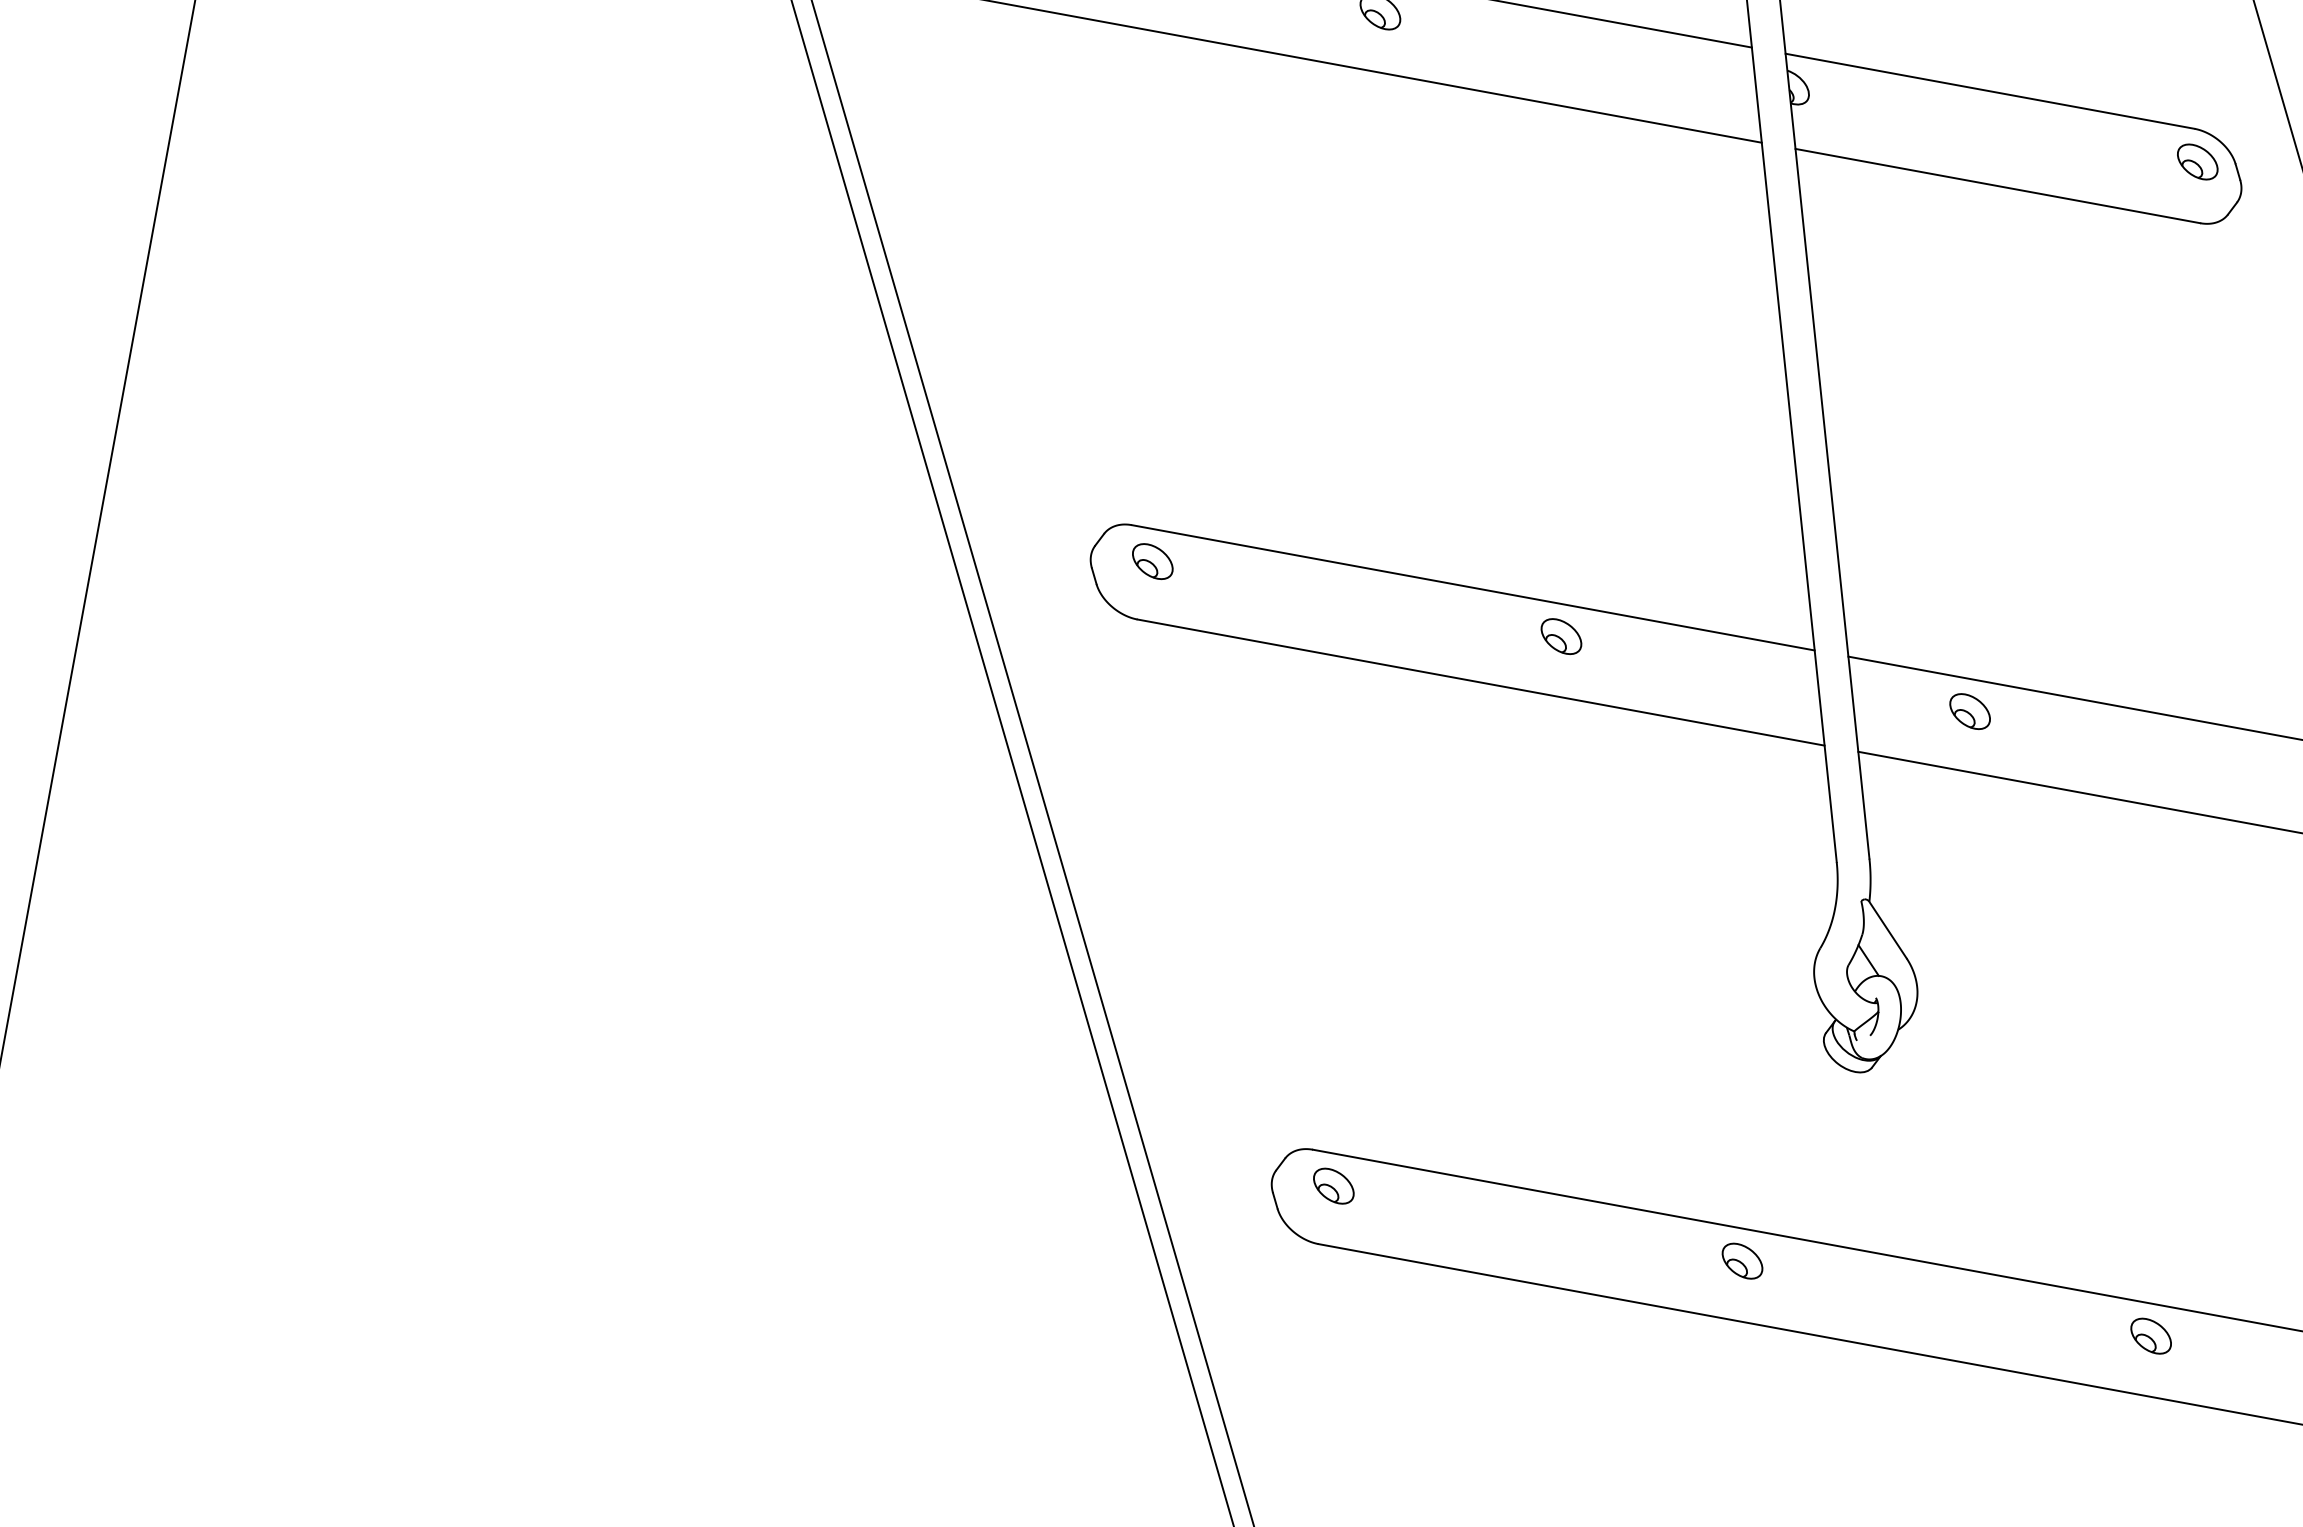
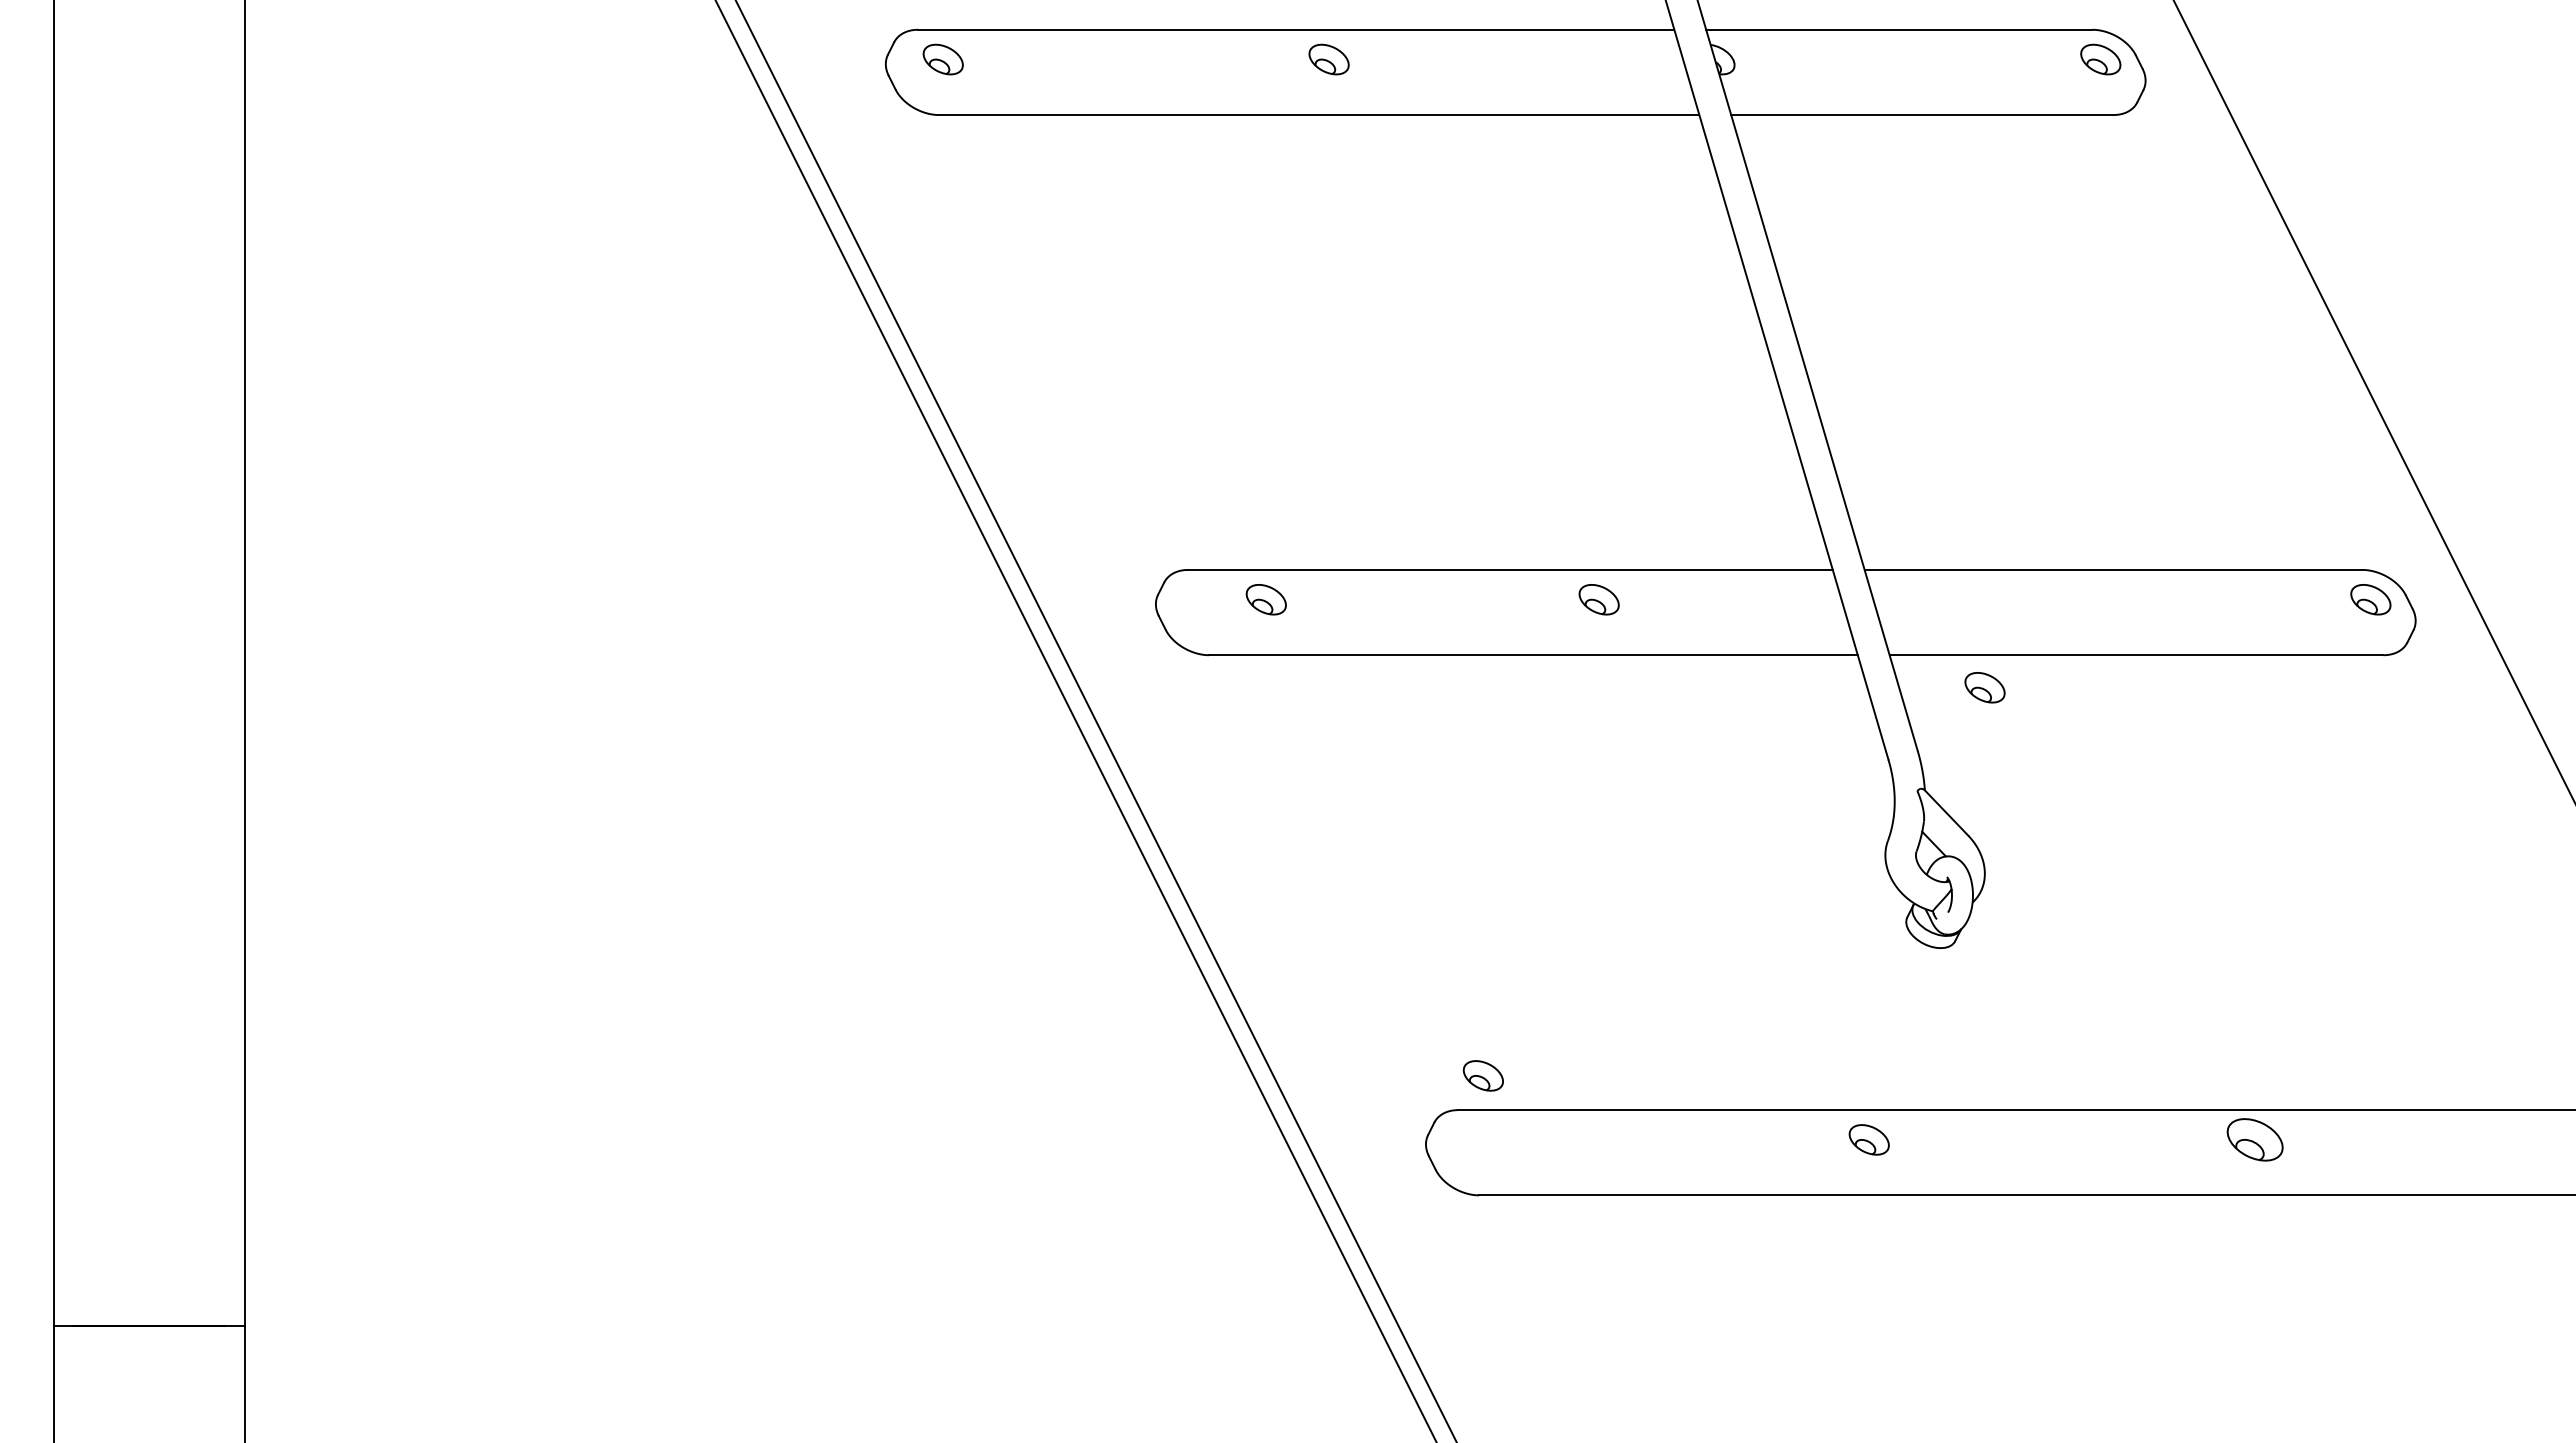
part: (1151, 561) -> (1265, 599), moved
part: (1969, 711) -> (1984, 687), moved
part: (1332, 1185) -> (1482, 1075), moved
part: (2150, 1335) -> (2254, 1139), size x1.4

